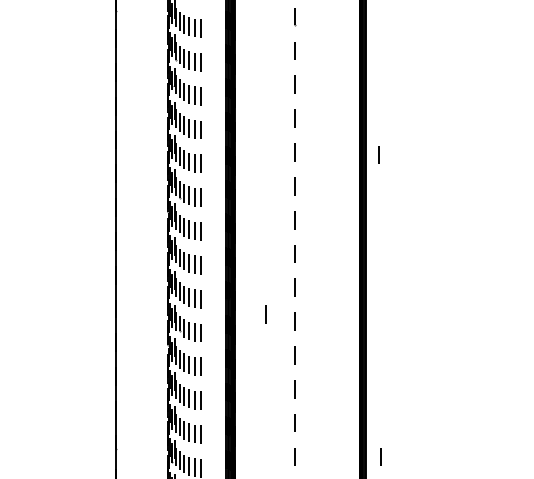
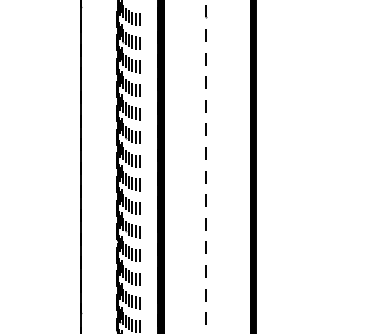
line: (378, 155) -> (264, 108), removed
line: (265, 314) -> (185, 219), removed
line: (380, 456) -> (265, 318), removed

